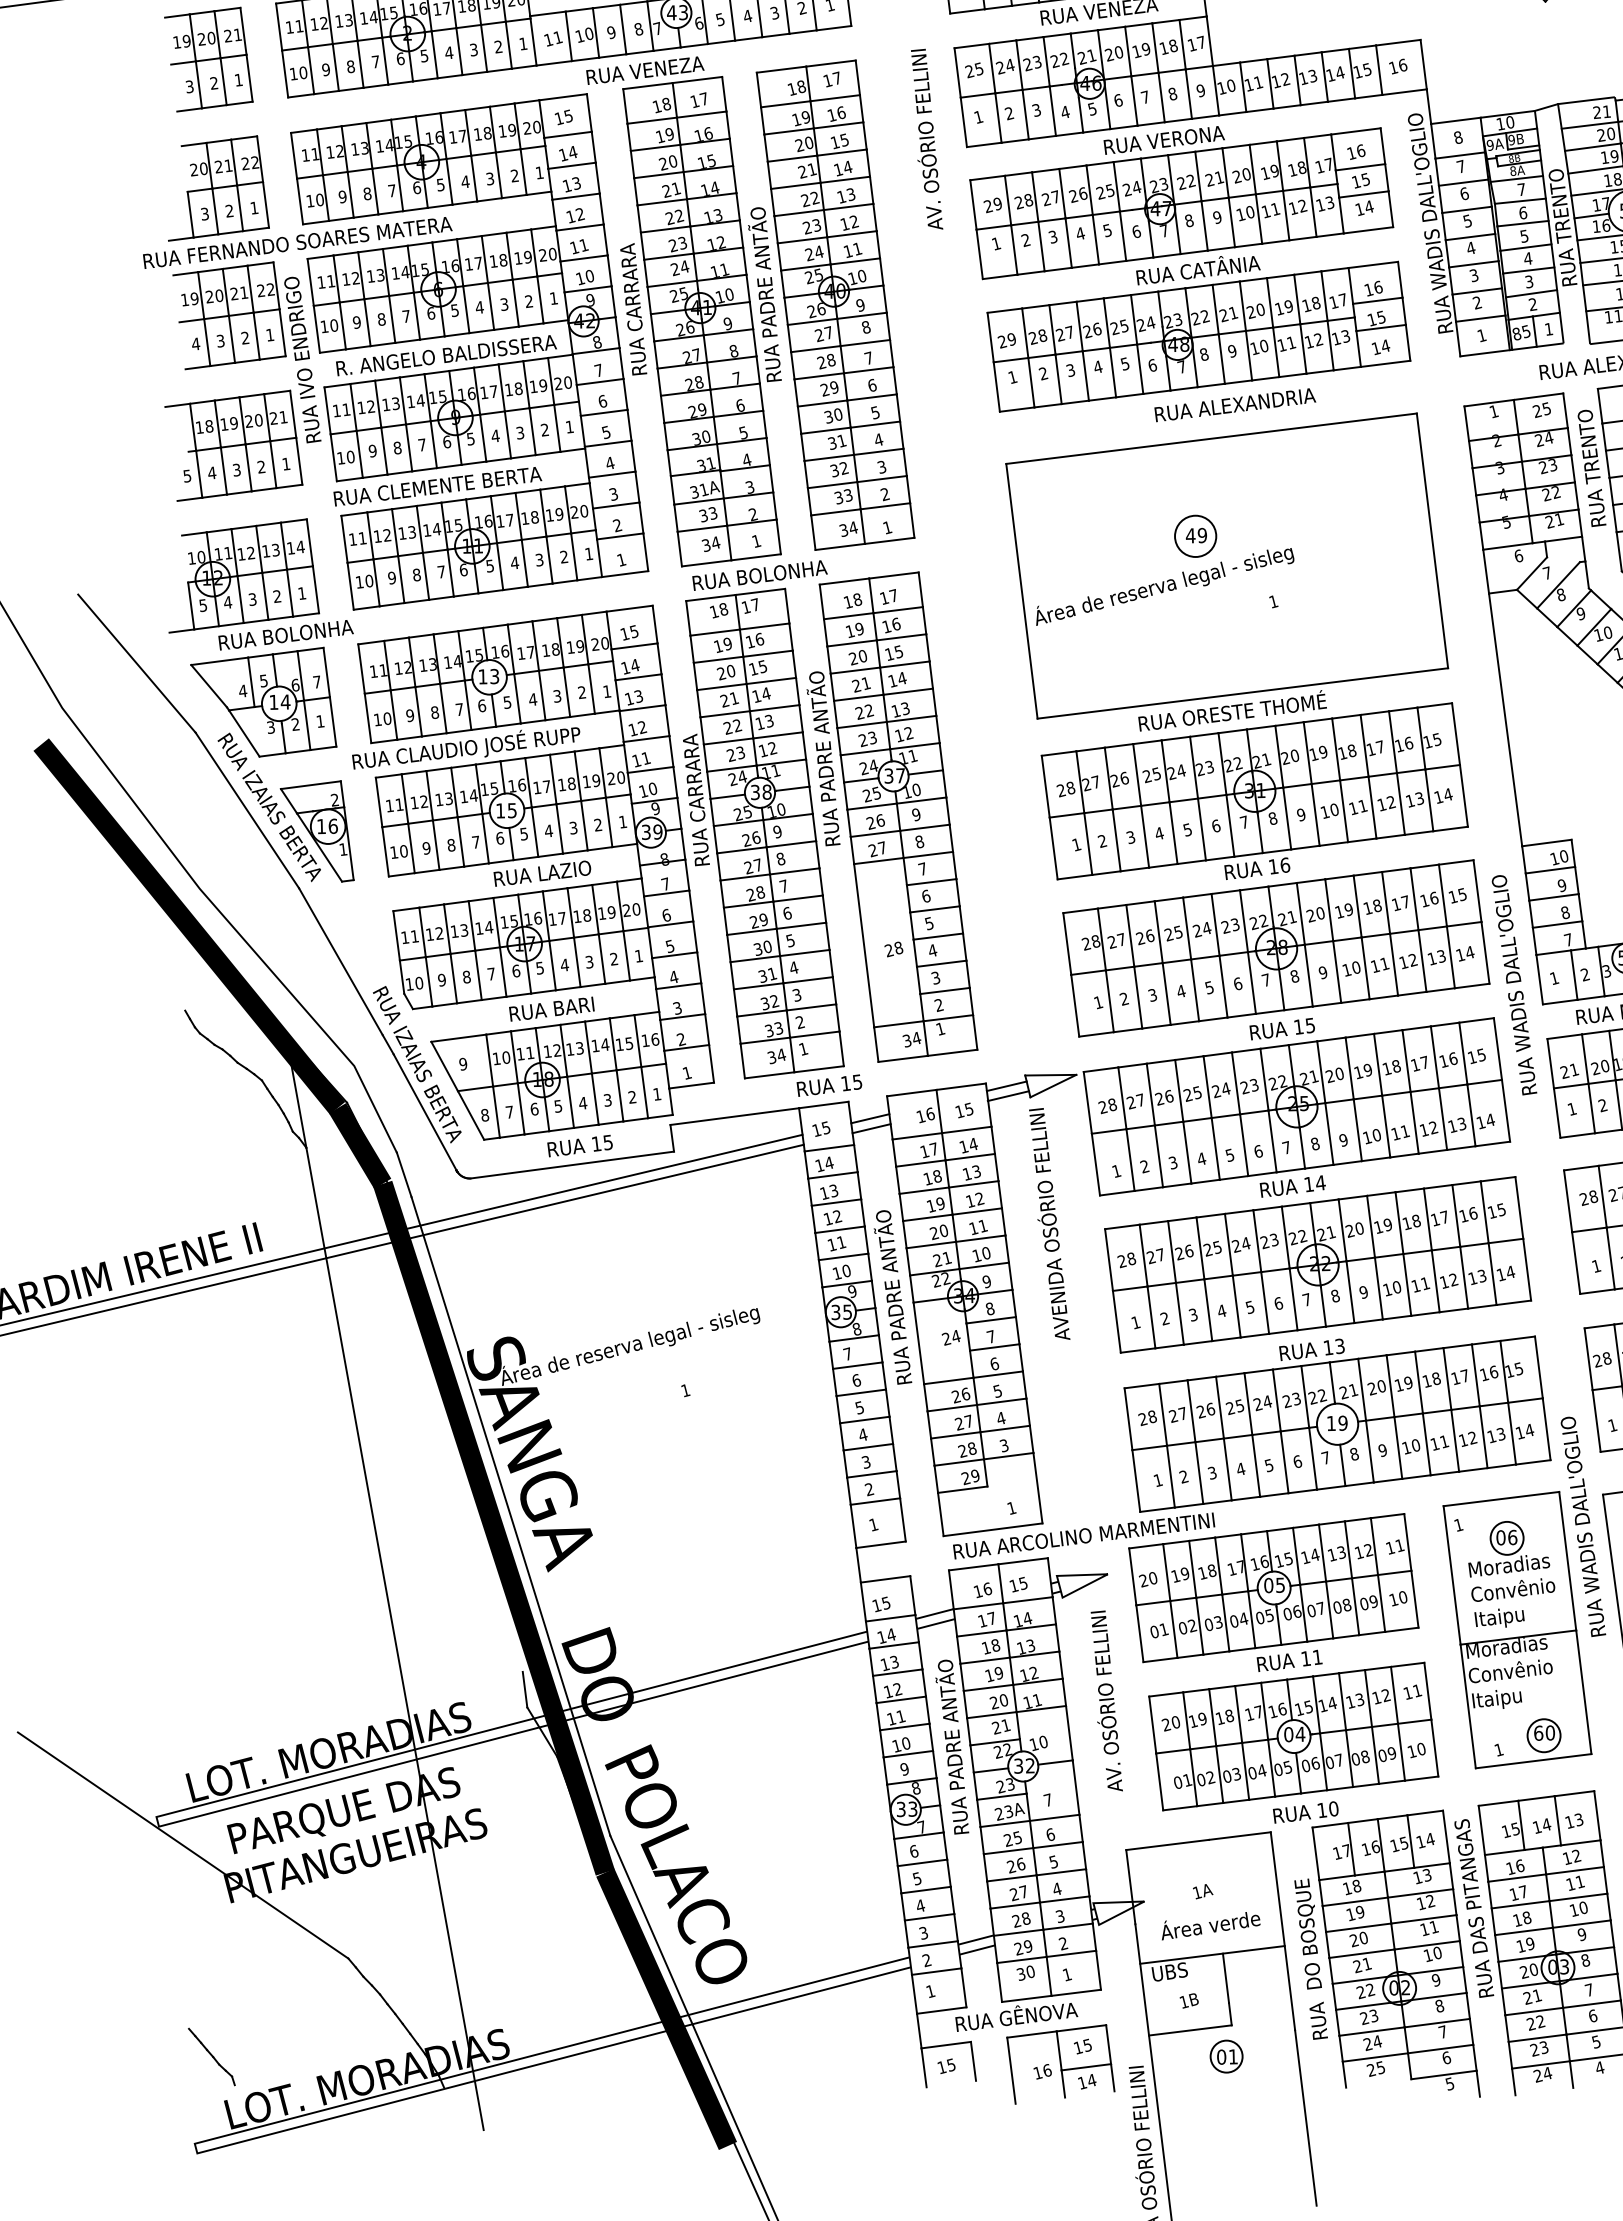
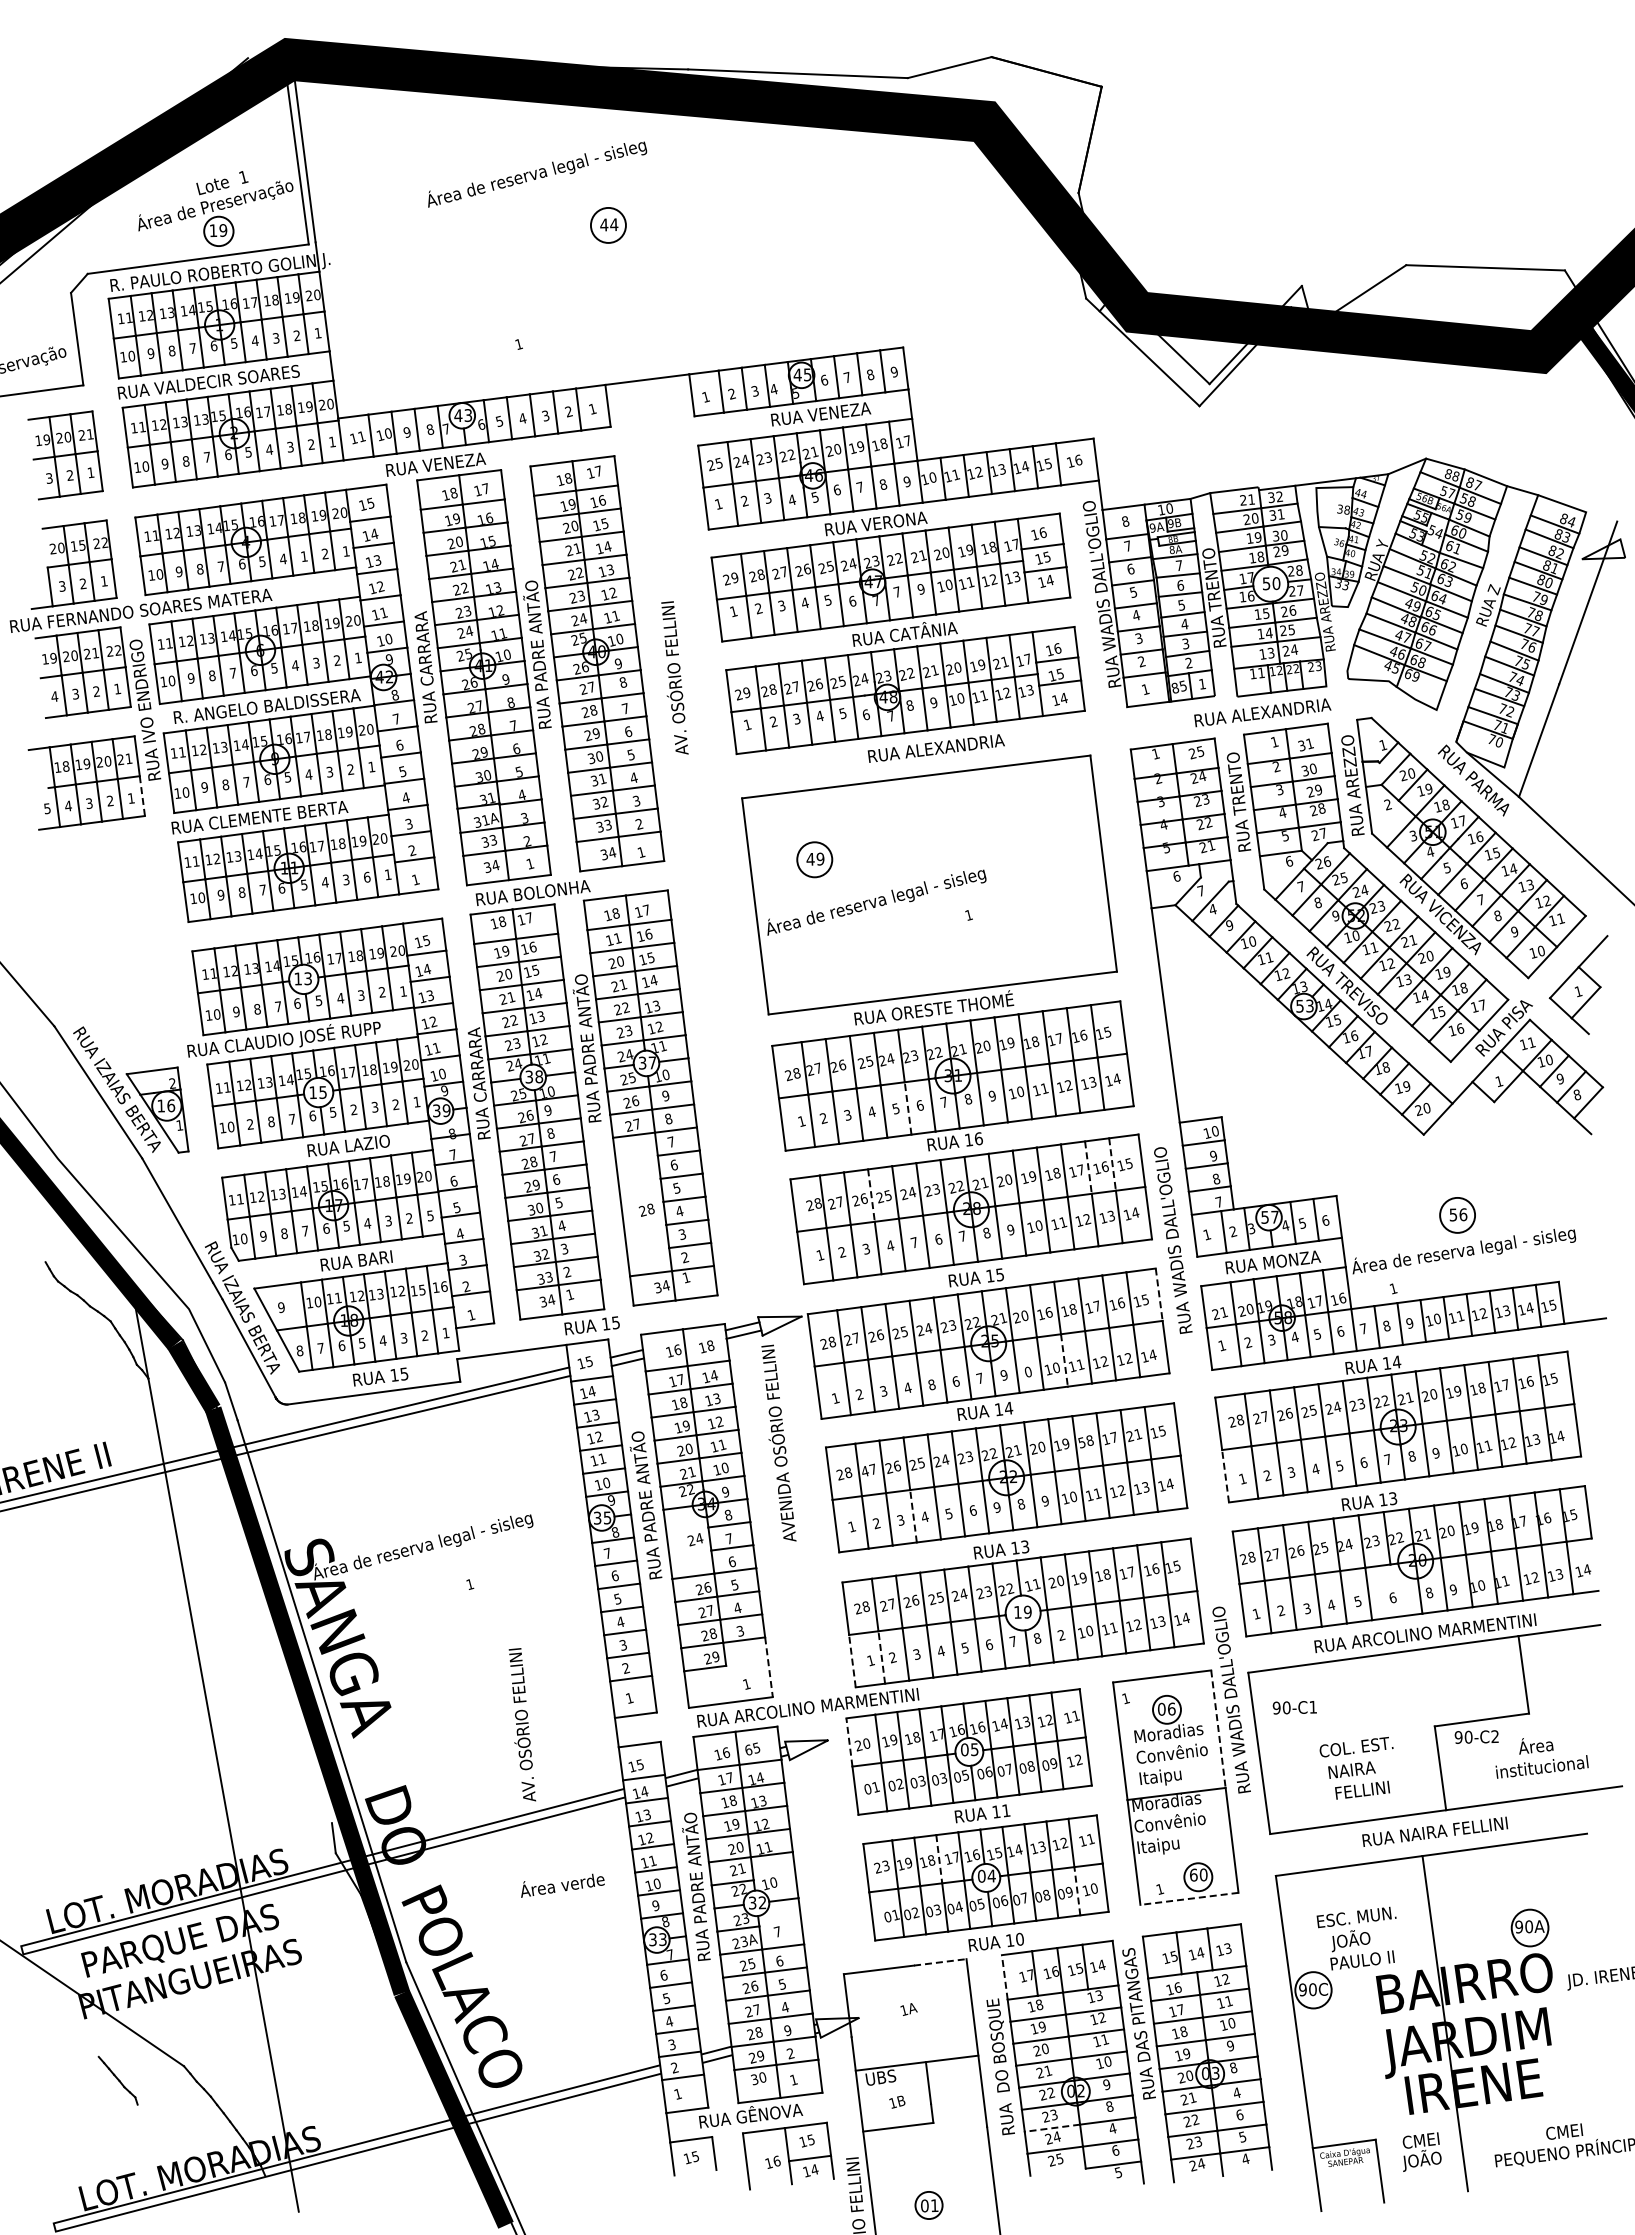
text: (373, 17) -> (205, 419), 14 -> 13
text: (926, 138) -> (674, 677), moved
text: (222, 165) -> (77, 545), 21 -> 15
text: (490, 178) -> (304, 556), 3 -> 1
text: (1189, 220) -> (897, 591), 8 -> 7
text: (1310, 303) -> (1000, 662), 18 -> 21
line: (299, 461) -> (142, 796), solid -> dashed
part: (1195, 536) -> (814, 859), moved
text: (563, 556) -> (366, 876), 2 -> 6
text: (1560, 594) -> (1212, 909), 8 -> 4
text: (859, 629) -> (617, 938), 19 -> 11
part: (260, 637) -> (109, 945), removed
line: (1202, 828) -> (908, 1107), solid -> dashed
text: (548, 830) -> (353, 1109), 4 -> 2
text: (425, 848) -> (249, 1124), 9 -> 2
line: (1442, 896) -> (1112, 1165), solid -> dashed
line: (1414, 900) -> (1088, 1168), solid -> dashed
line: (1158, 933) -> (871, 1196), solid -> dashed
text: (638, 955) -> (430, 1215), 1 -> 5
text: (1209, 987) -> (914, 1242), 5 -> 7
text: (604, 1044) -> (401, 1290), 14 -> 12
line: (1498, 1049) -> (1159, 1295), solid -> dashed
text: (1367, 1070) -> (1048, 1312), 19 -> 16
text: (968, 1108) -> (710, 1345), 15 -> 18
text: (1461, 1124) -> (1128, 1358), 13 -> 12
line: (1386, 1126) -> (1064, 1360), solid -> dashed
text: (1342, 1140) -> (1027, 1372), 9 -> 0
text: (1315, 1144) -> (1004, 1375), 8 -> 9
text: (1229, 1154) -> (931, 1384), 5 -> 8
text: (1468, 1215) -> (1134, 1435), 16 -> 21
text: (1407, 1223) -> (1082, 1442), 18 -> 58
text: (1151, 1257) -> (865, 1471), 27 -> 47
line: (1576, 1262) -> (1225, 1475), solid -> dashed
text: (1306, 1299) -> (996, 1507), 7 -> 9
line: (1208, 1309) -> (913, 1515), solid -> dashed
text: (1342, 1392) -> (1027, 1586), 21 -> 11
text: (1382, 1450) -> (1061, 1635), 9 -> 2
line: (1170, 1475) -> (881, 1656), solid -> dashed
line: (1136, 1480) -> (852, 1660), solid -> dashed
line: (1038, 1488) -> (769, 1667), solid -> dashed
text: (1288, 1558) -> (981, 1726), 15 -> 16
line: (1567, 1561) -> (1218, 1729), solid -> dashed
line: (1132, 1575) -> (849, 1741), solid -> dashed
text: (1013, 1585) -> (748, 1749), 15 -> 65
text: (1402, 1598) -> (1078, 1760), 10 -> 12
text: (1243, 1618) -> (943, 1777), 04 -> 03
text: (1105, 1700) -> (521, 1724), moved
line: (1238, 1714) -> (939, 1859), solid -> dashed
text: (1175, 1723) -> (885, 1866), 20 -> 23
line: (1401, 1751) -> (1077, 1890), solid -> dashed
line: (1532, 1760) -> (1188, 1898), solid -> dashed
line: (1240, 1836) -> (940, 1962), solid -> dashed
line: (1315, 1852) -> (1004, 1976), solid -> dashed
text: (1059, 1916) -> (787, 2030), 3 -> 9
text: (1210, 1925) -> (562, 1885), moved
text: (1589, 1989) -> (1236, 2092), 7 -> 4
line: (1372, 2031) -> (1052, 2128), solid -> dashed
text: (1442, 2031) -> (1112, 2128), 7 -> 4
part: (211, 2056) -> (117, 2080), moved
part: (1225, 2056) -> (928, 2205), moved

